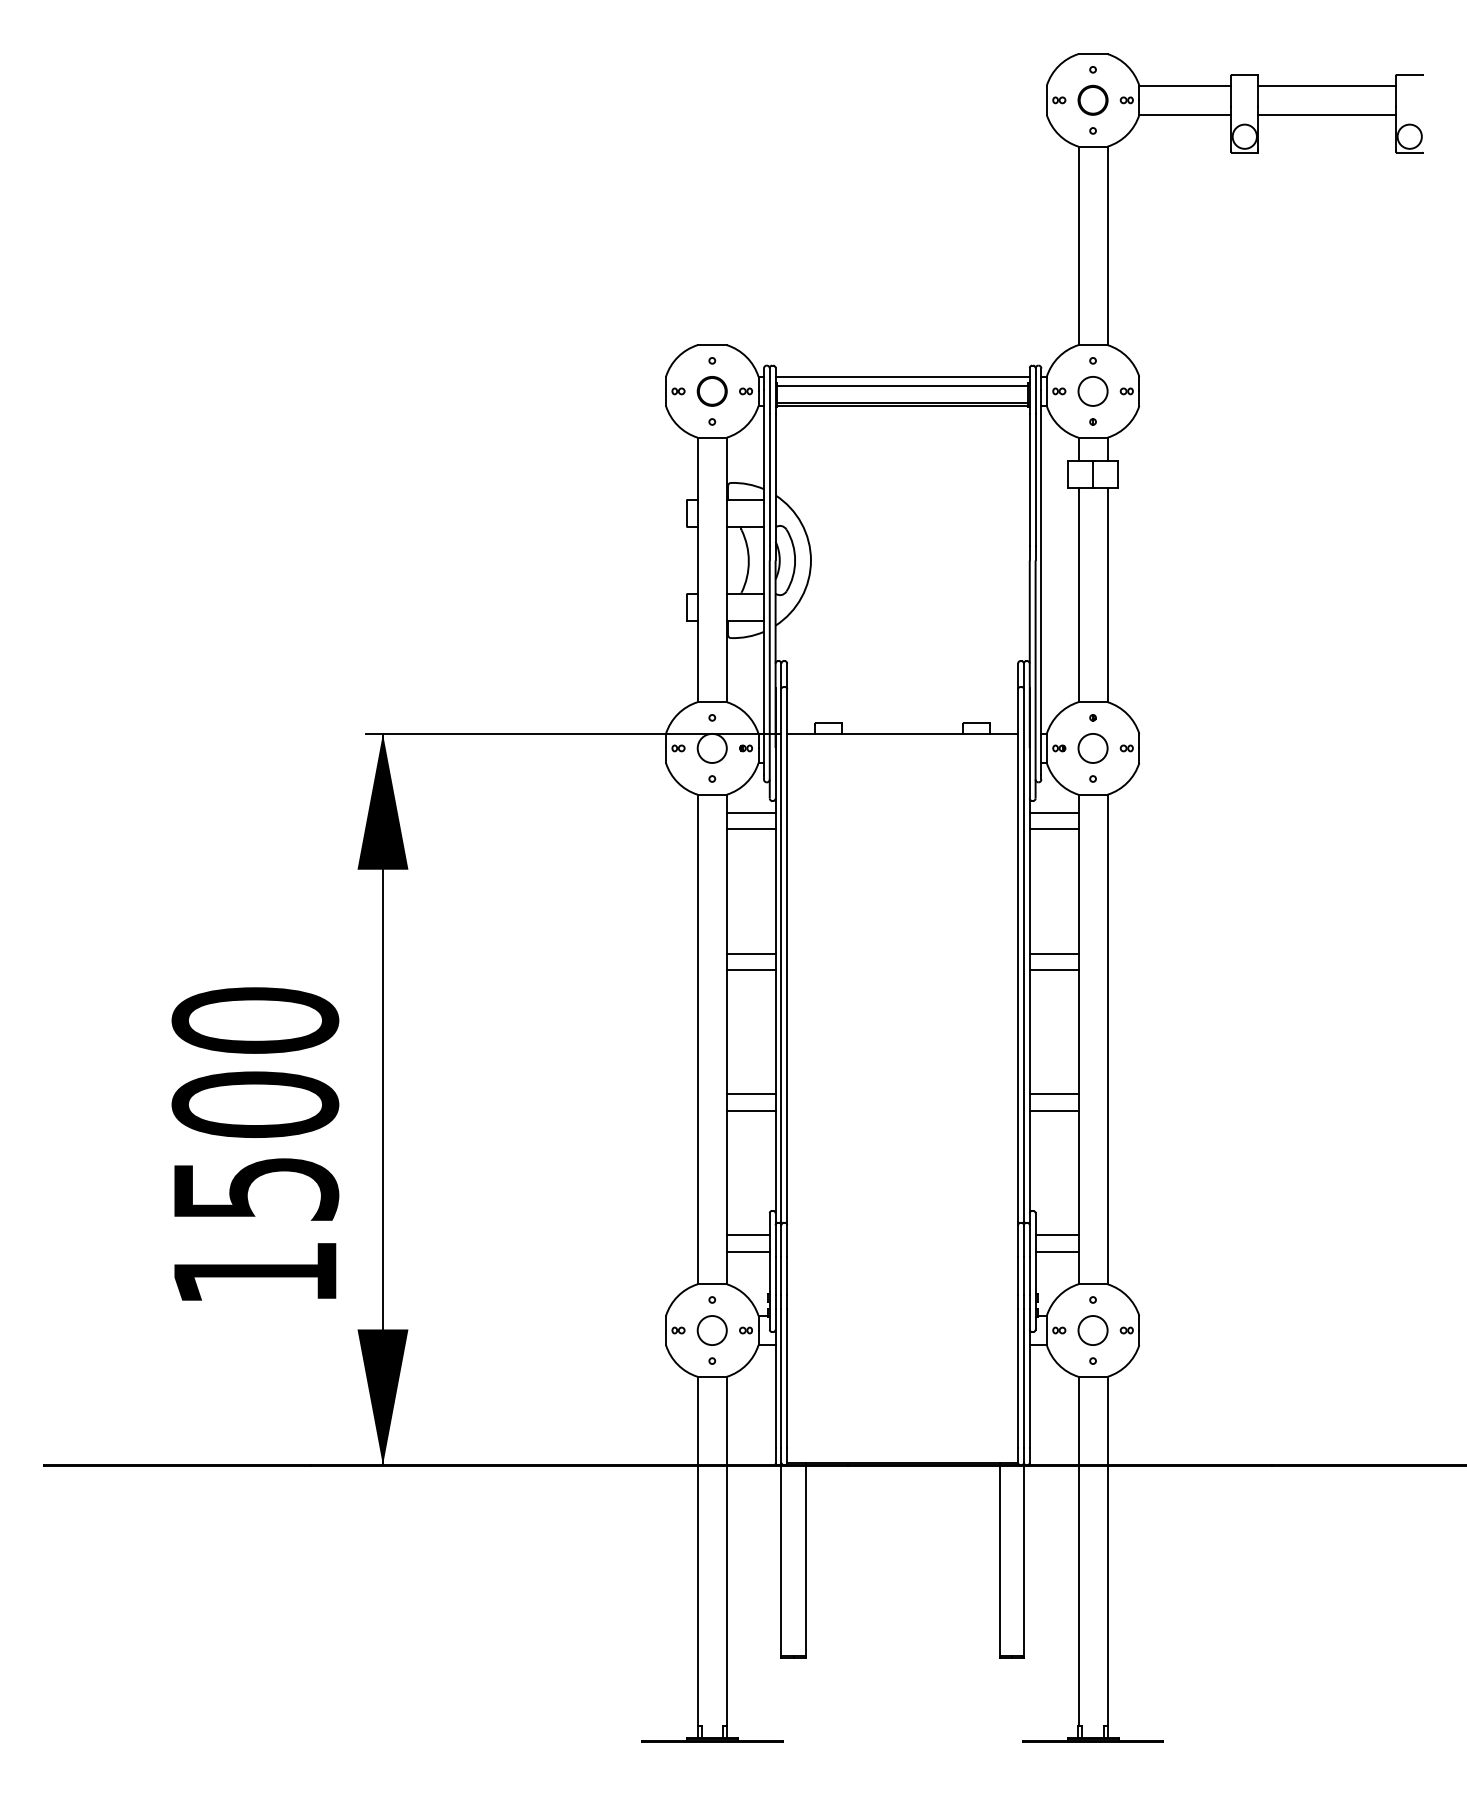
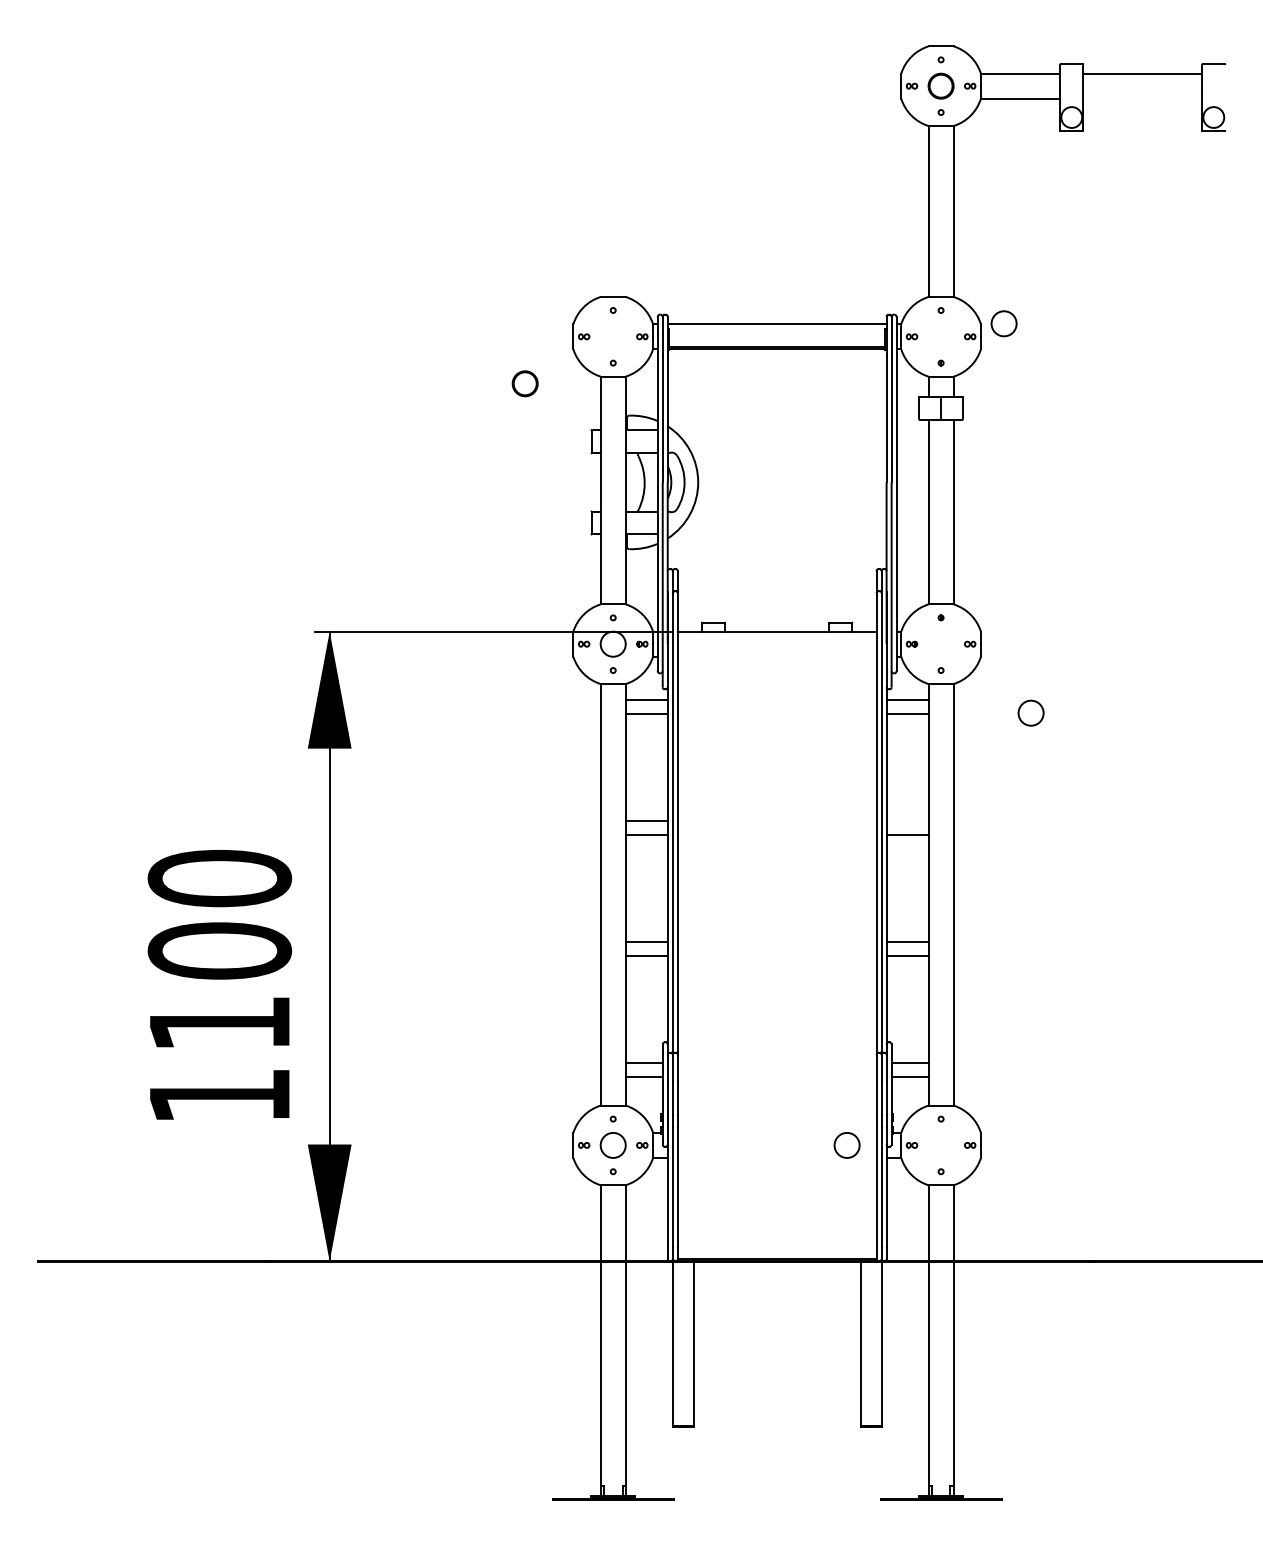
line: (1326, 114) -> (1142, 98), removed
line: (903, 386) -> (777, 332), removed
circle: (711, 391) -> (524, 383), moved
circle: (1092, 391) -> (1003, 323), moved
circle: (1092, 747) -> (1030, 712), moved
line: (1054, 953) -> (907, 820), removed
text: (257, 1188) -> (221, 1023), 1500 -> 1100
circle: (1092, 1330) -> (846, 1145), moved

